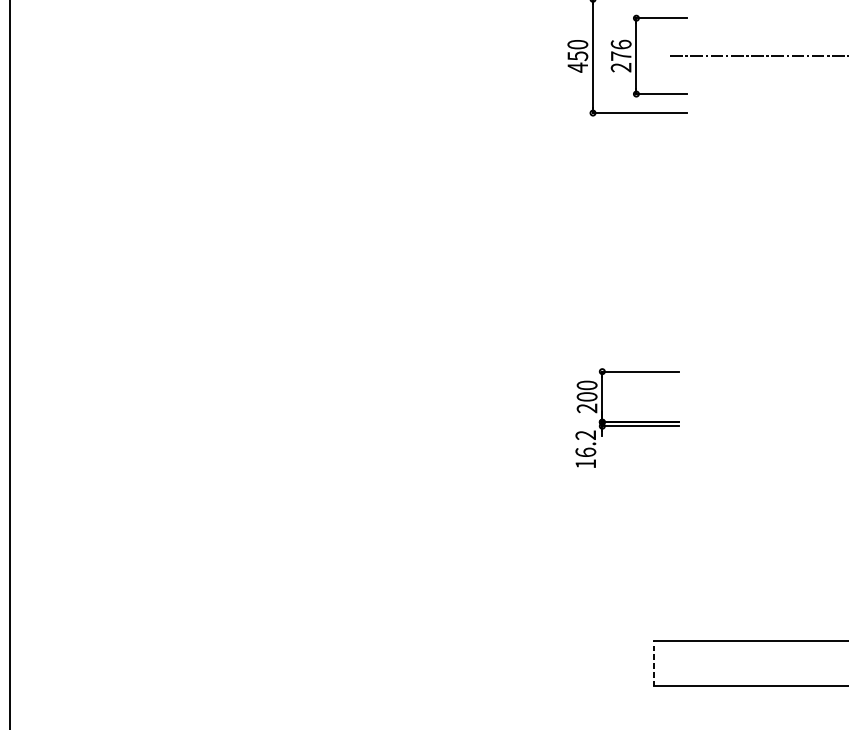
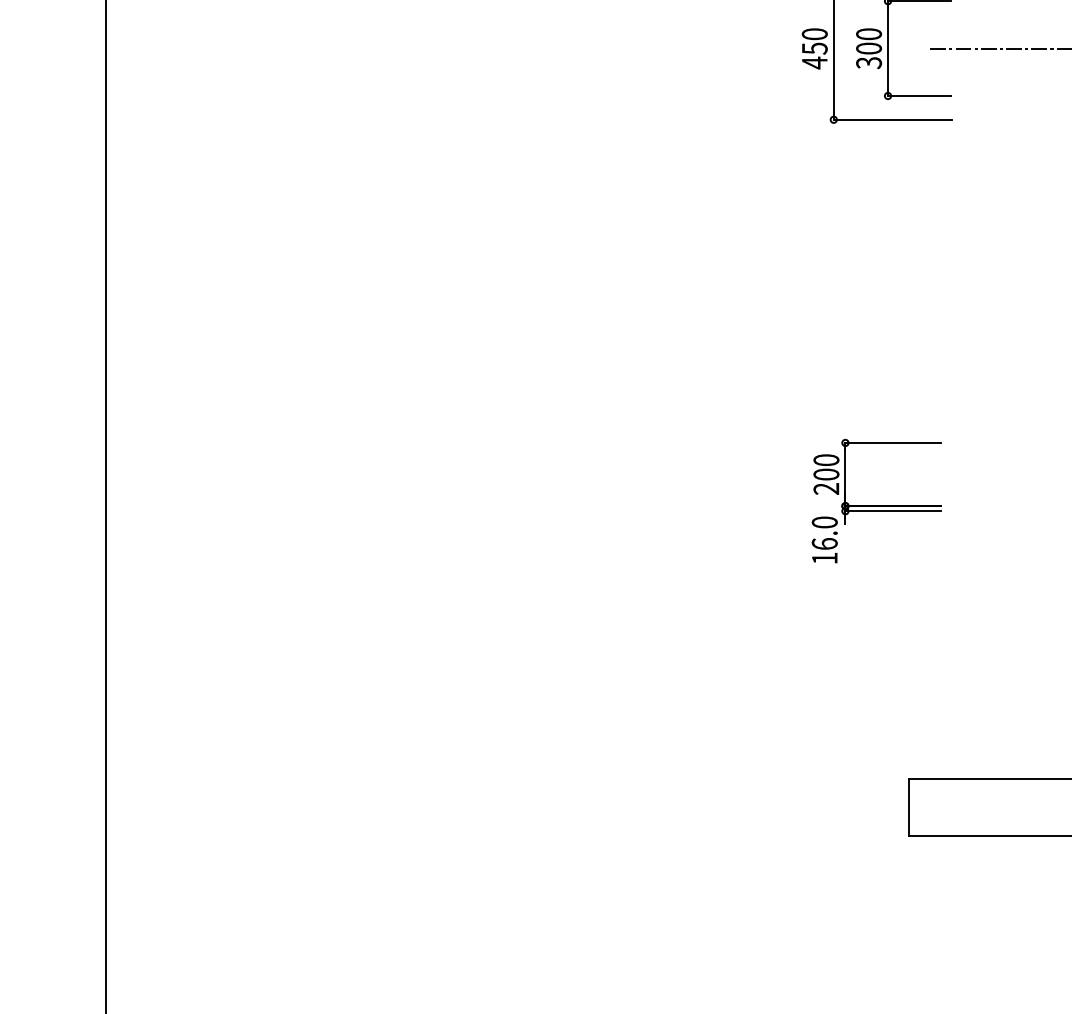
text: (621, 56) -> (869, 48), 276 -> 300
text: (585, 435) -> (824, 522), 16.2 -> 16.0
line: (653, 663) -> (909, 807), dashed -> solid

